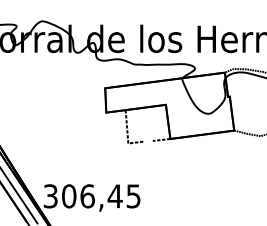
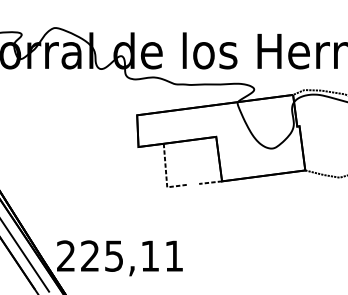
text: (91, 195) -> (119, 255), 306,45 -> 225,11

